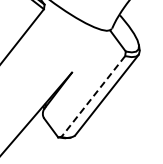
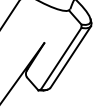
line: (93, 96) -> (61, 58), dashed -> solid

